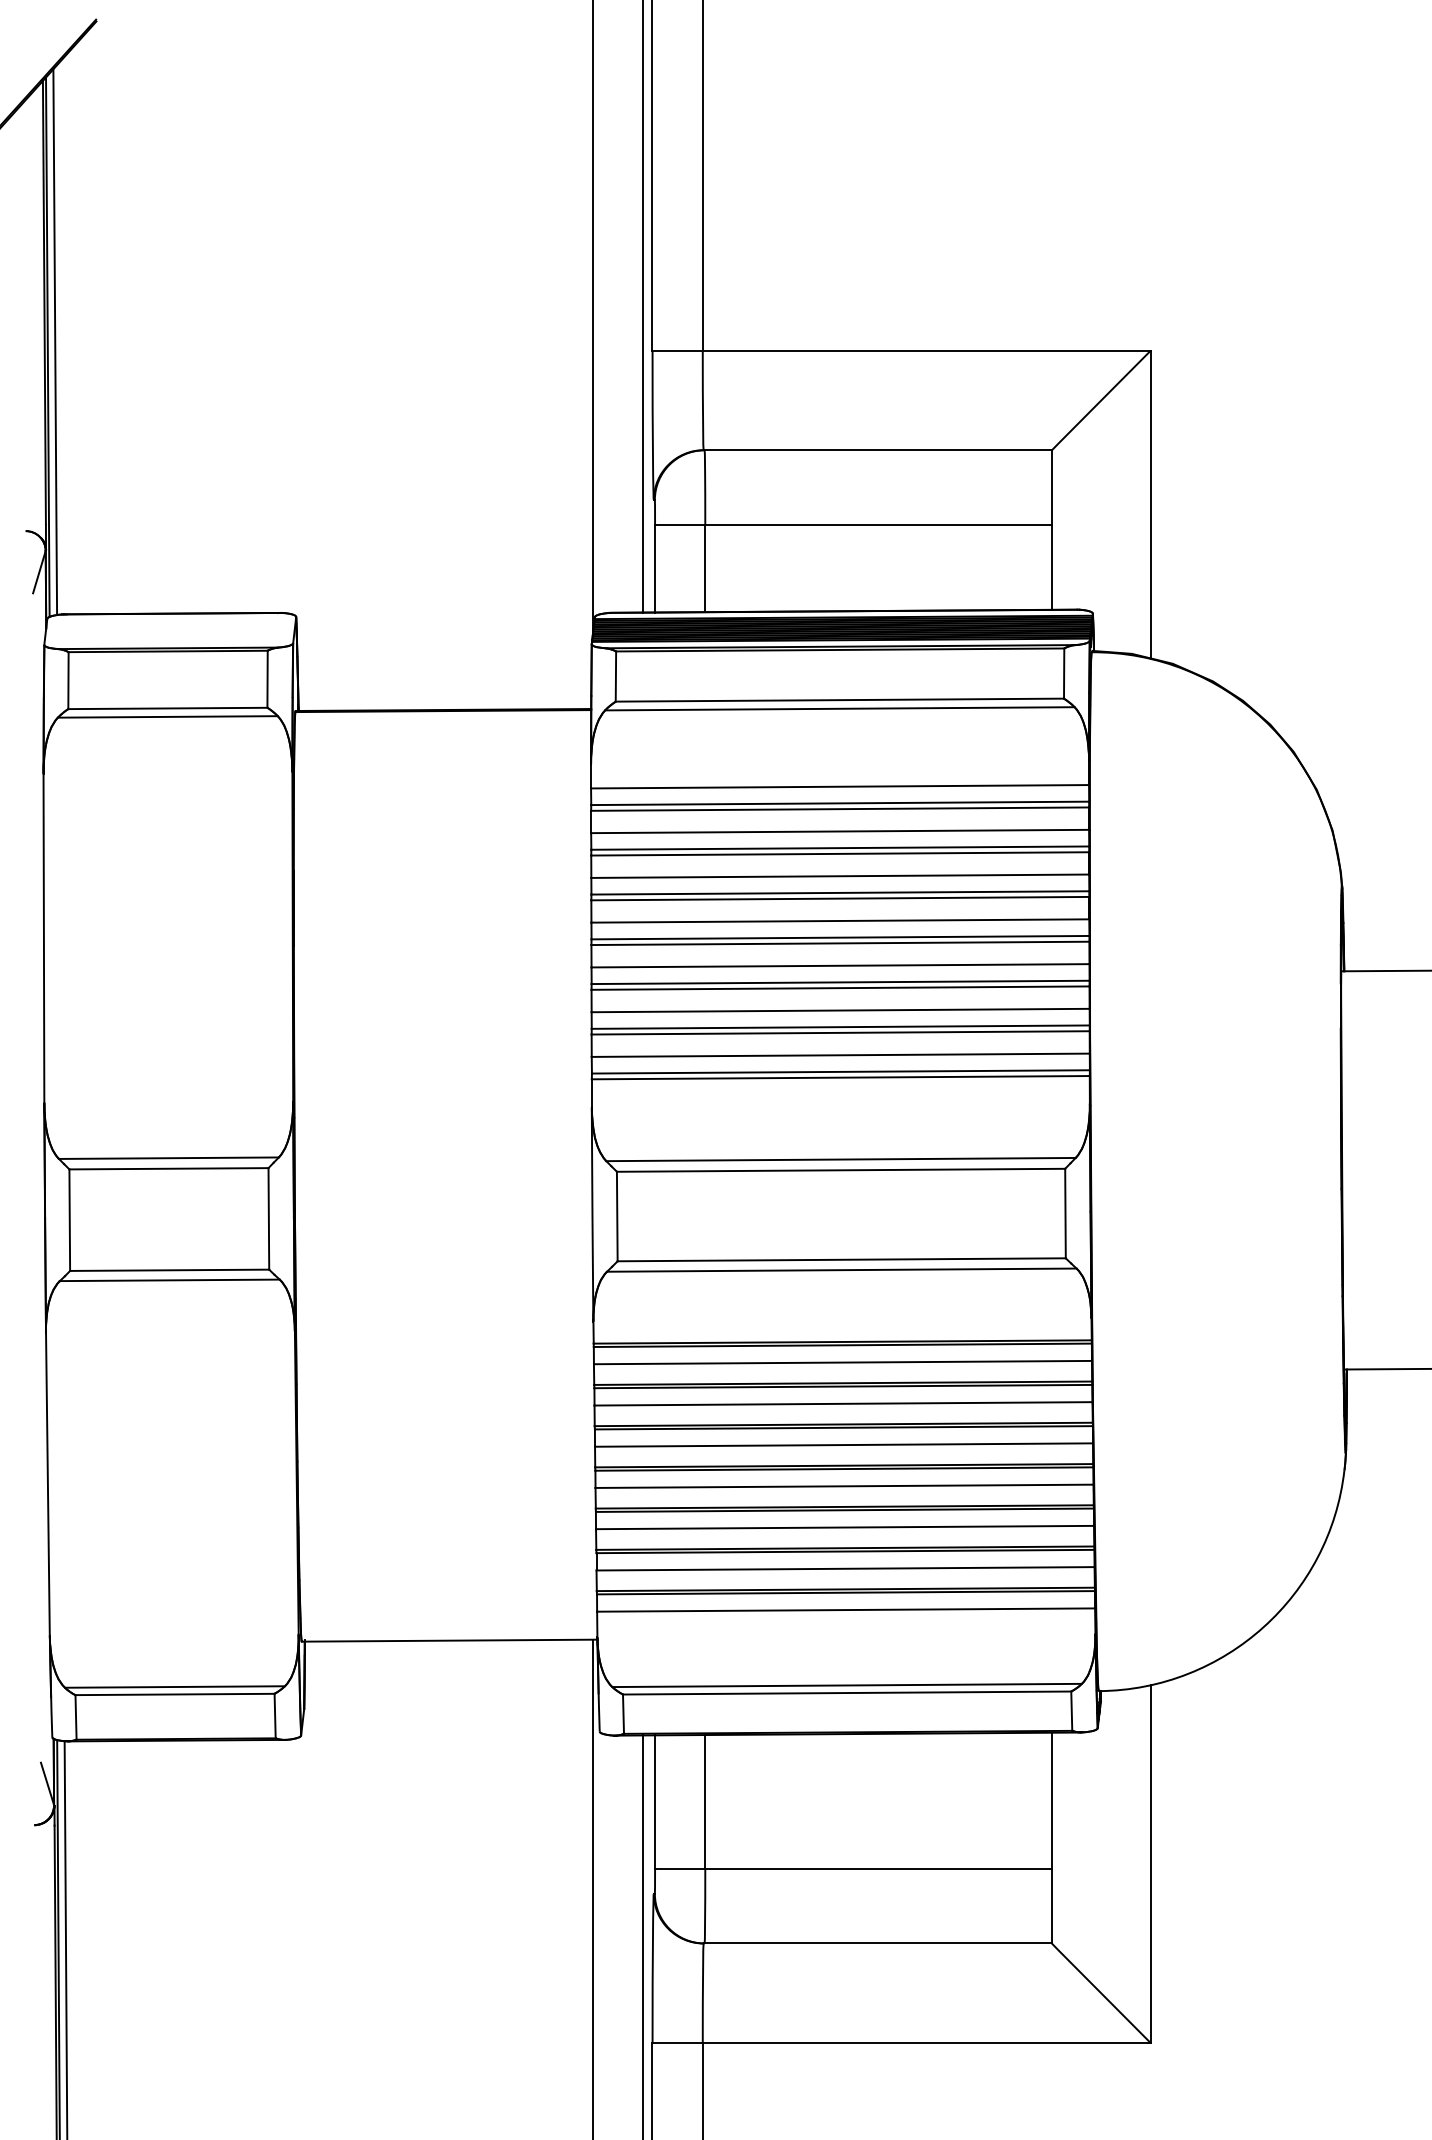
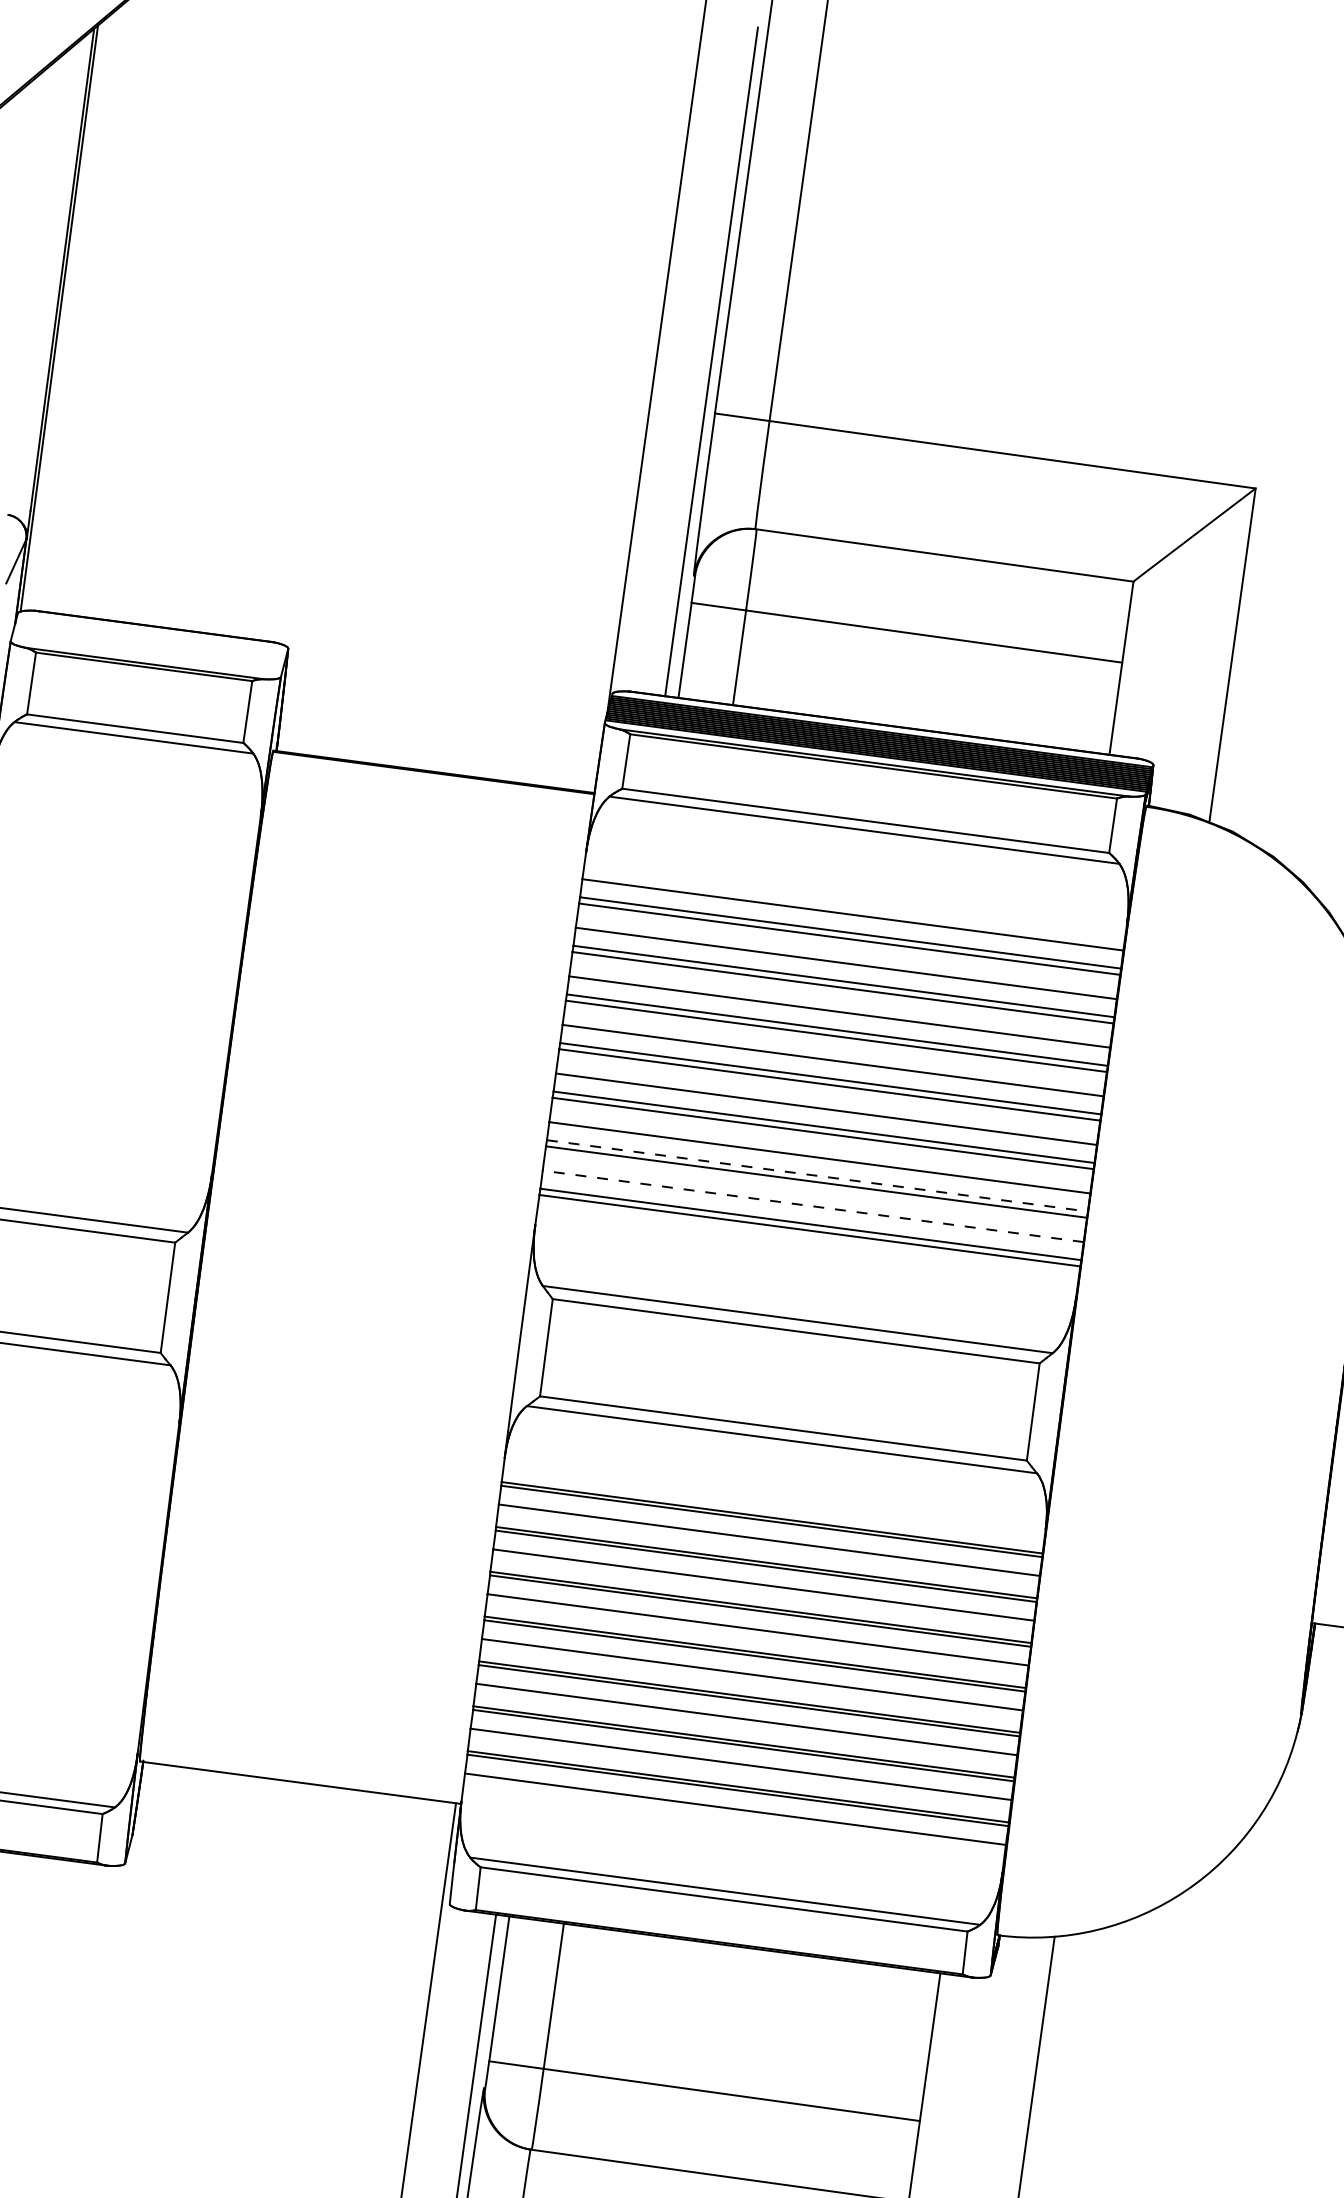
line: (55, 342) -> (68, 314), removed
line: (841, 1027) -> (818, 1176), solid -> dashed
line: (840, 1055) -> (812, 1206), solid -> dashed

